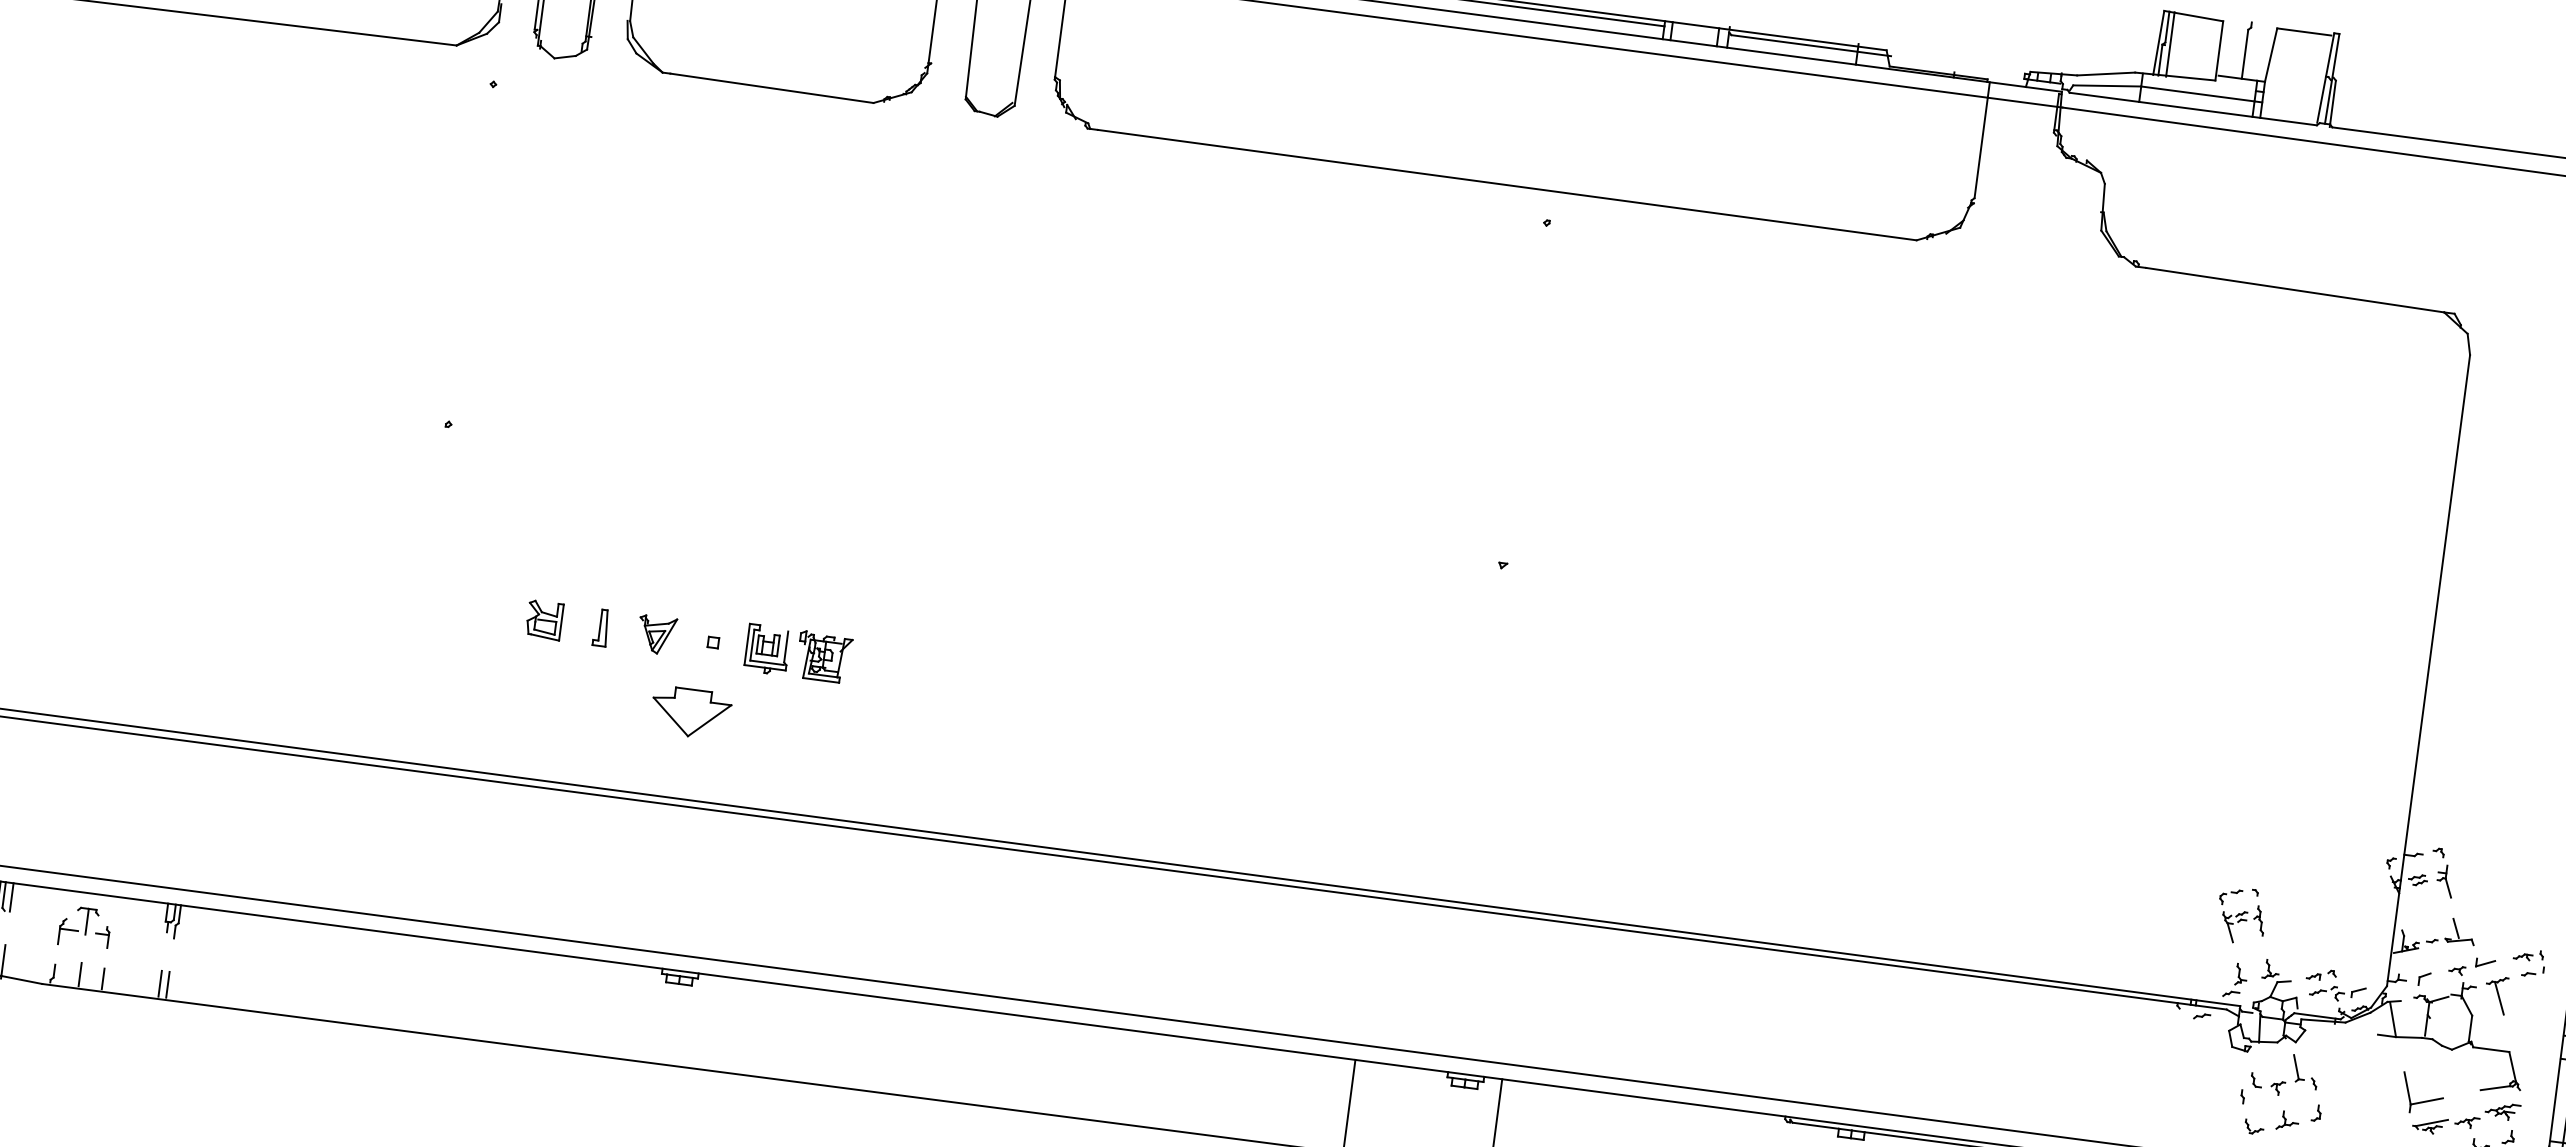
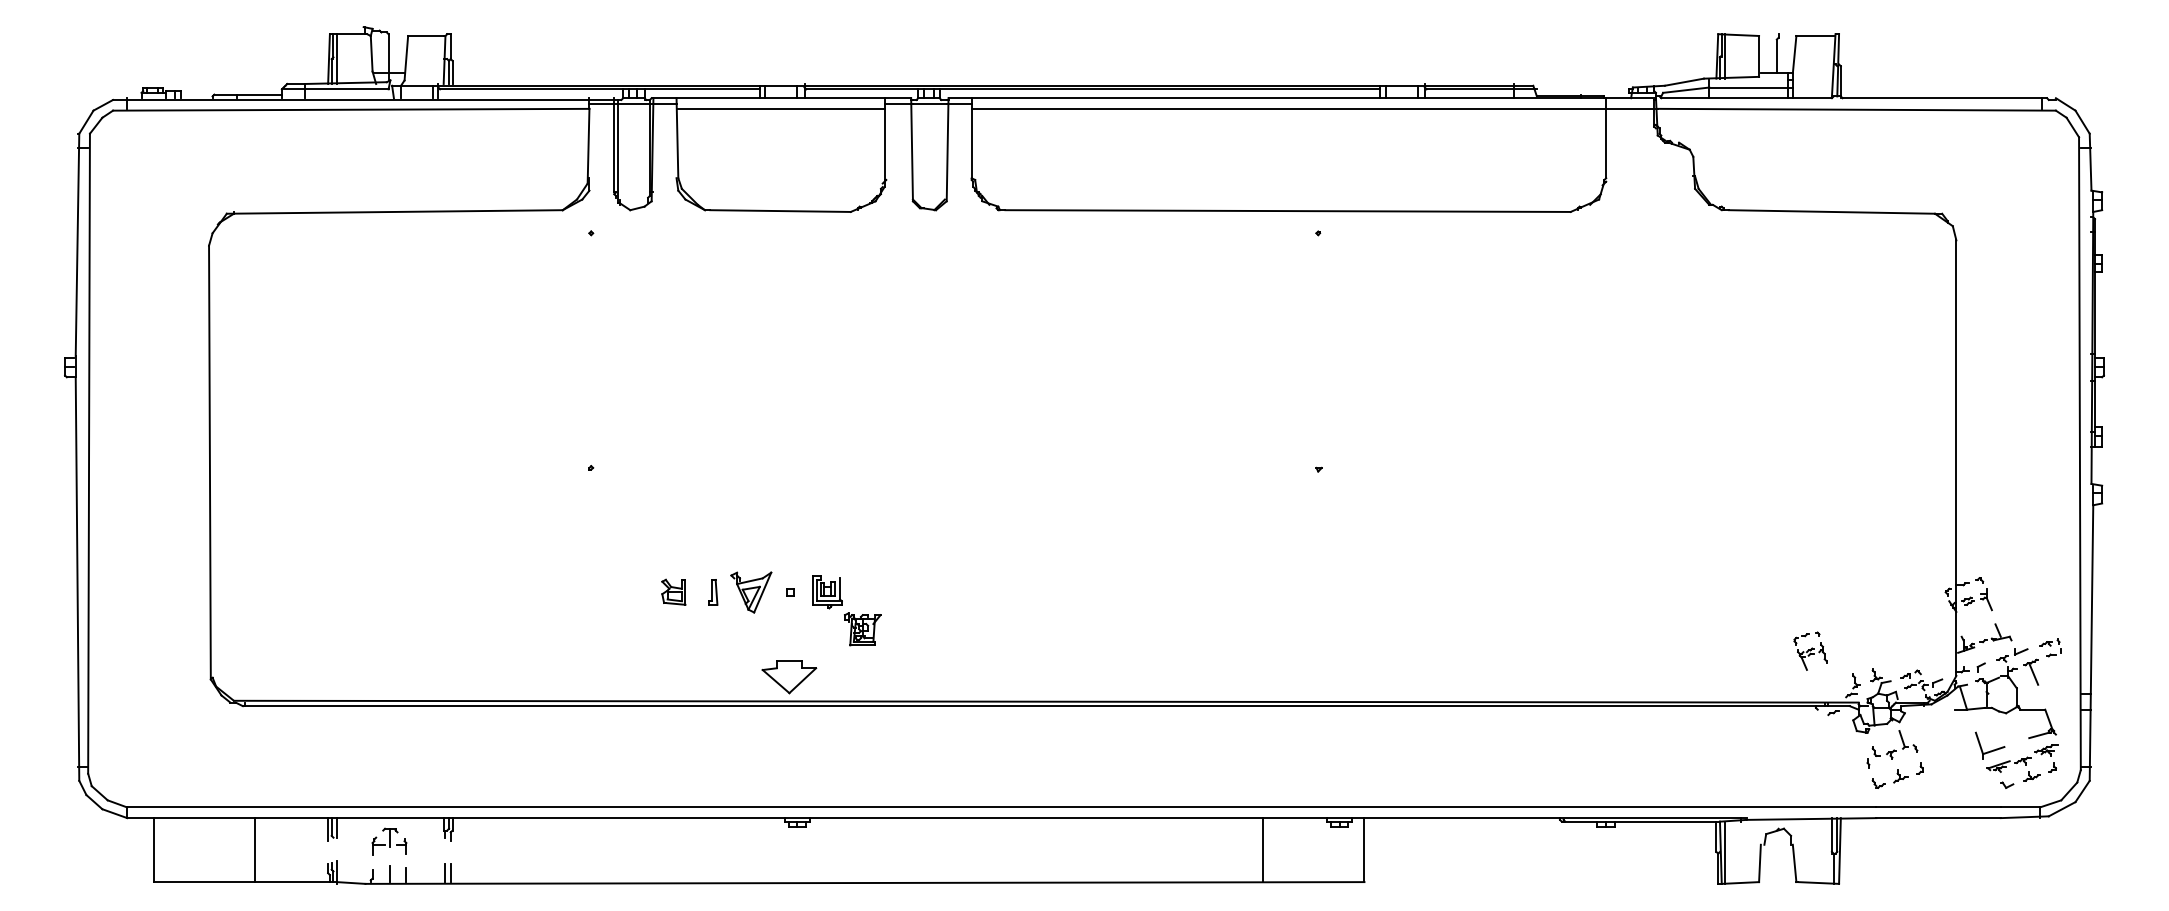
part: (655, 633) -> (750, 591), size x1.6
part: (823, 657) -> (862, 629), moved
part: (691, 713) -> (789, 677), moved
part: (2241, 914) -> (1810, 650), moved

